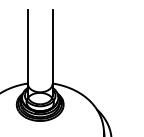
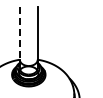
line: (27, 48) -> (19, 34), solid -> dashed

